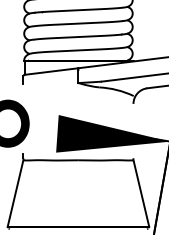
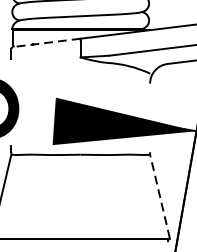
line: (51, 71) -> (46, 42), solid -> dashed
line: (141, 193) -> (160, 196), solid -> dashed

